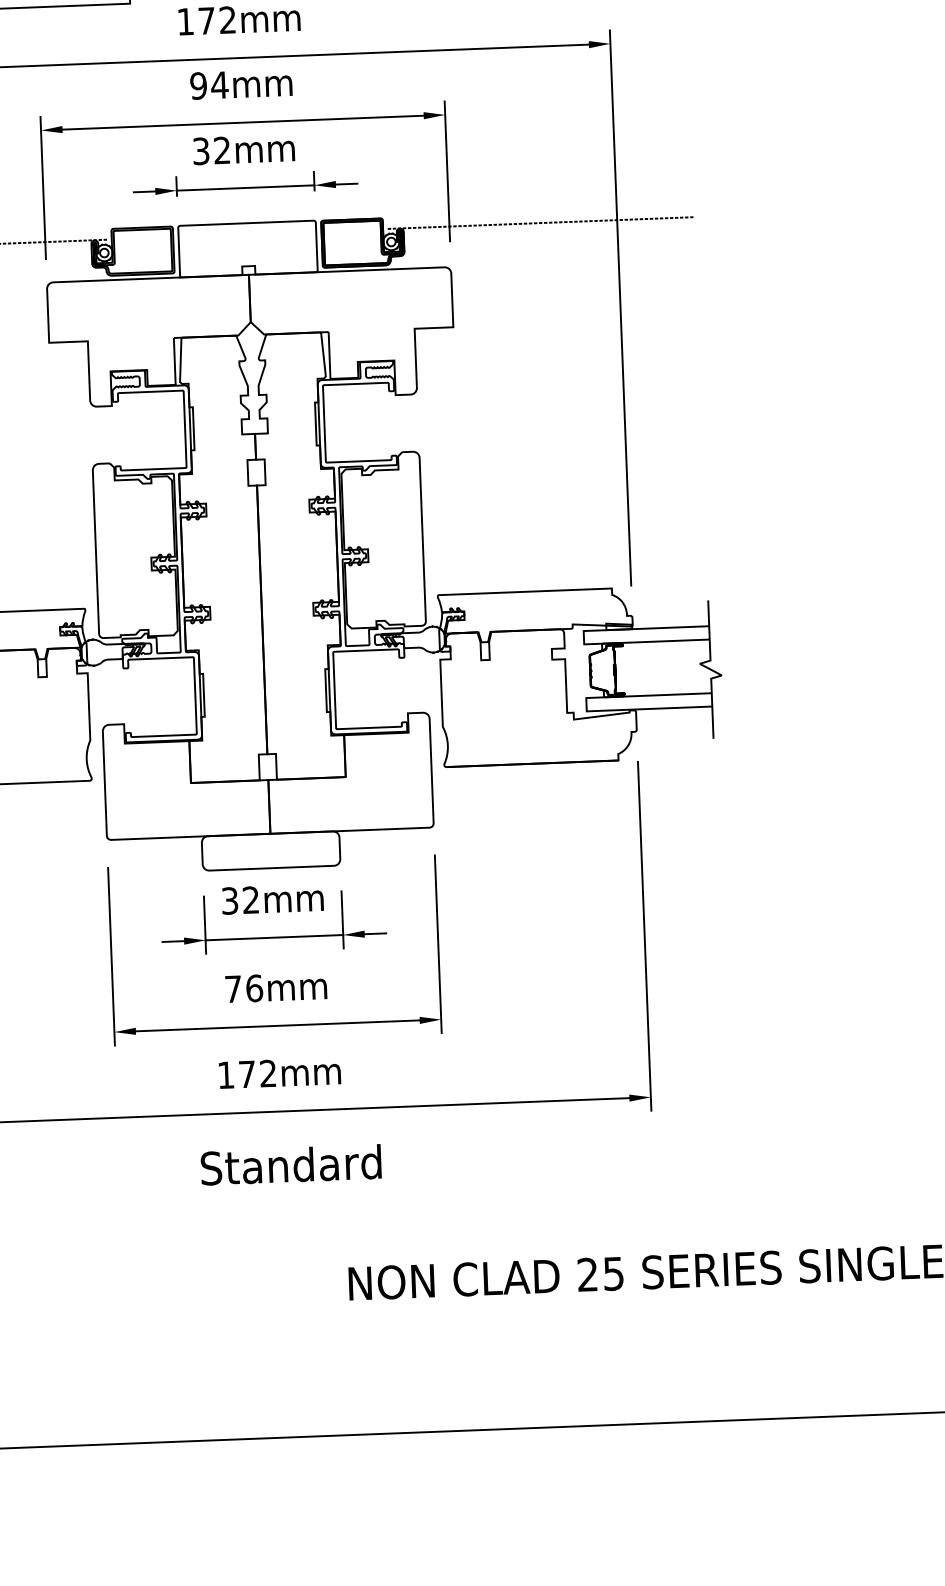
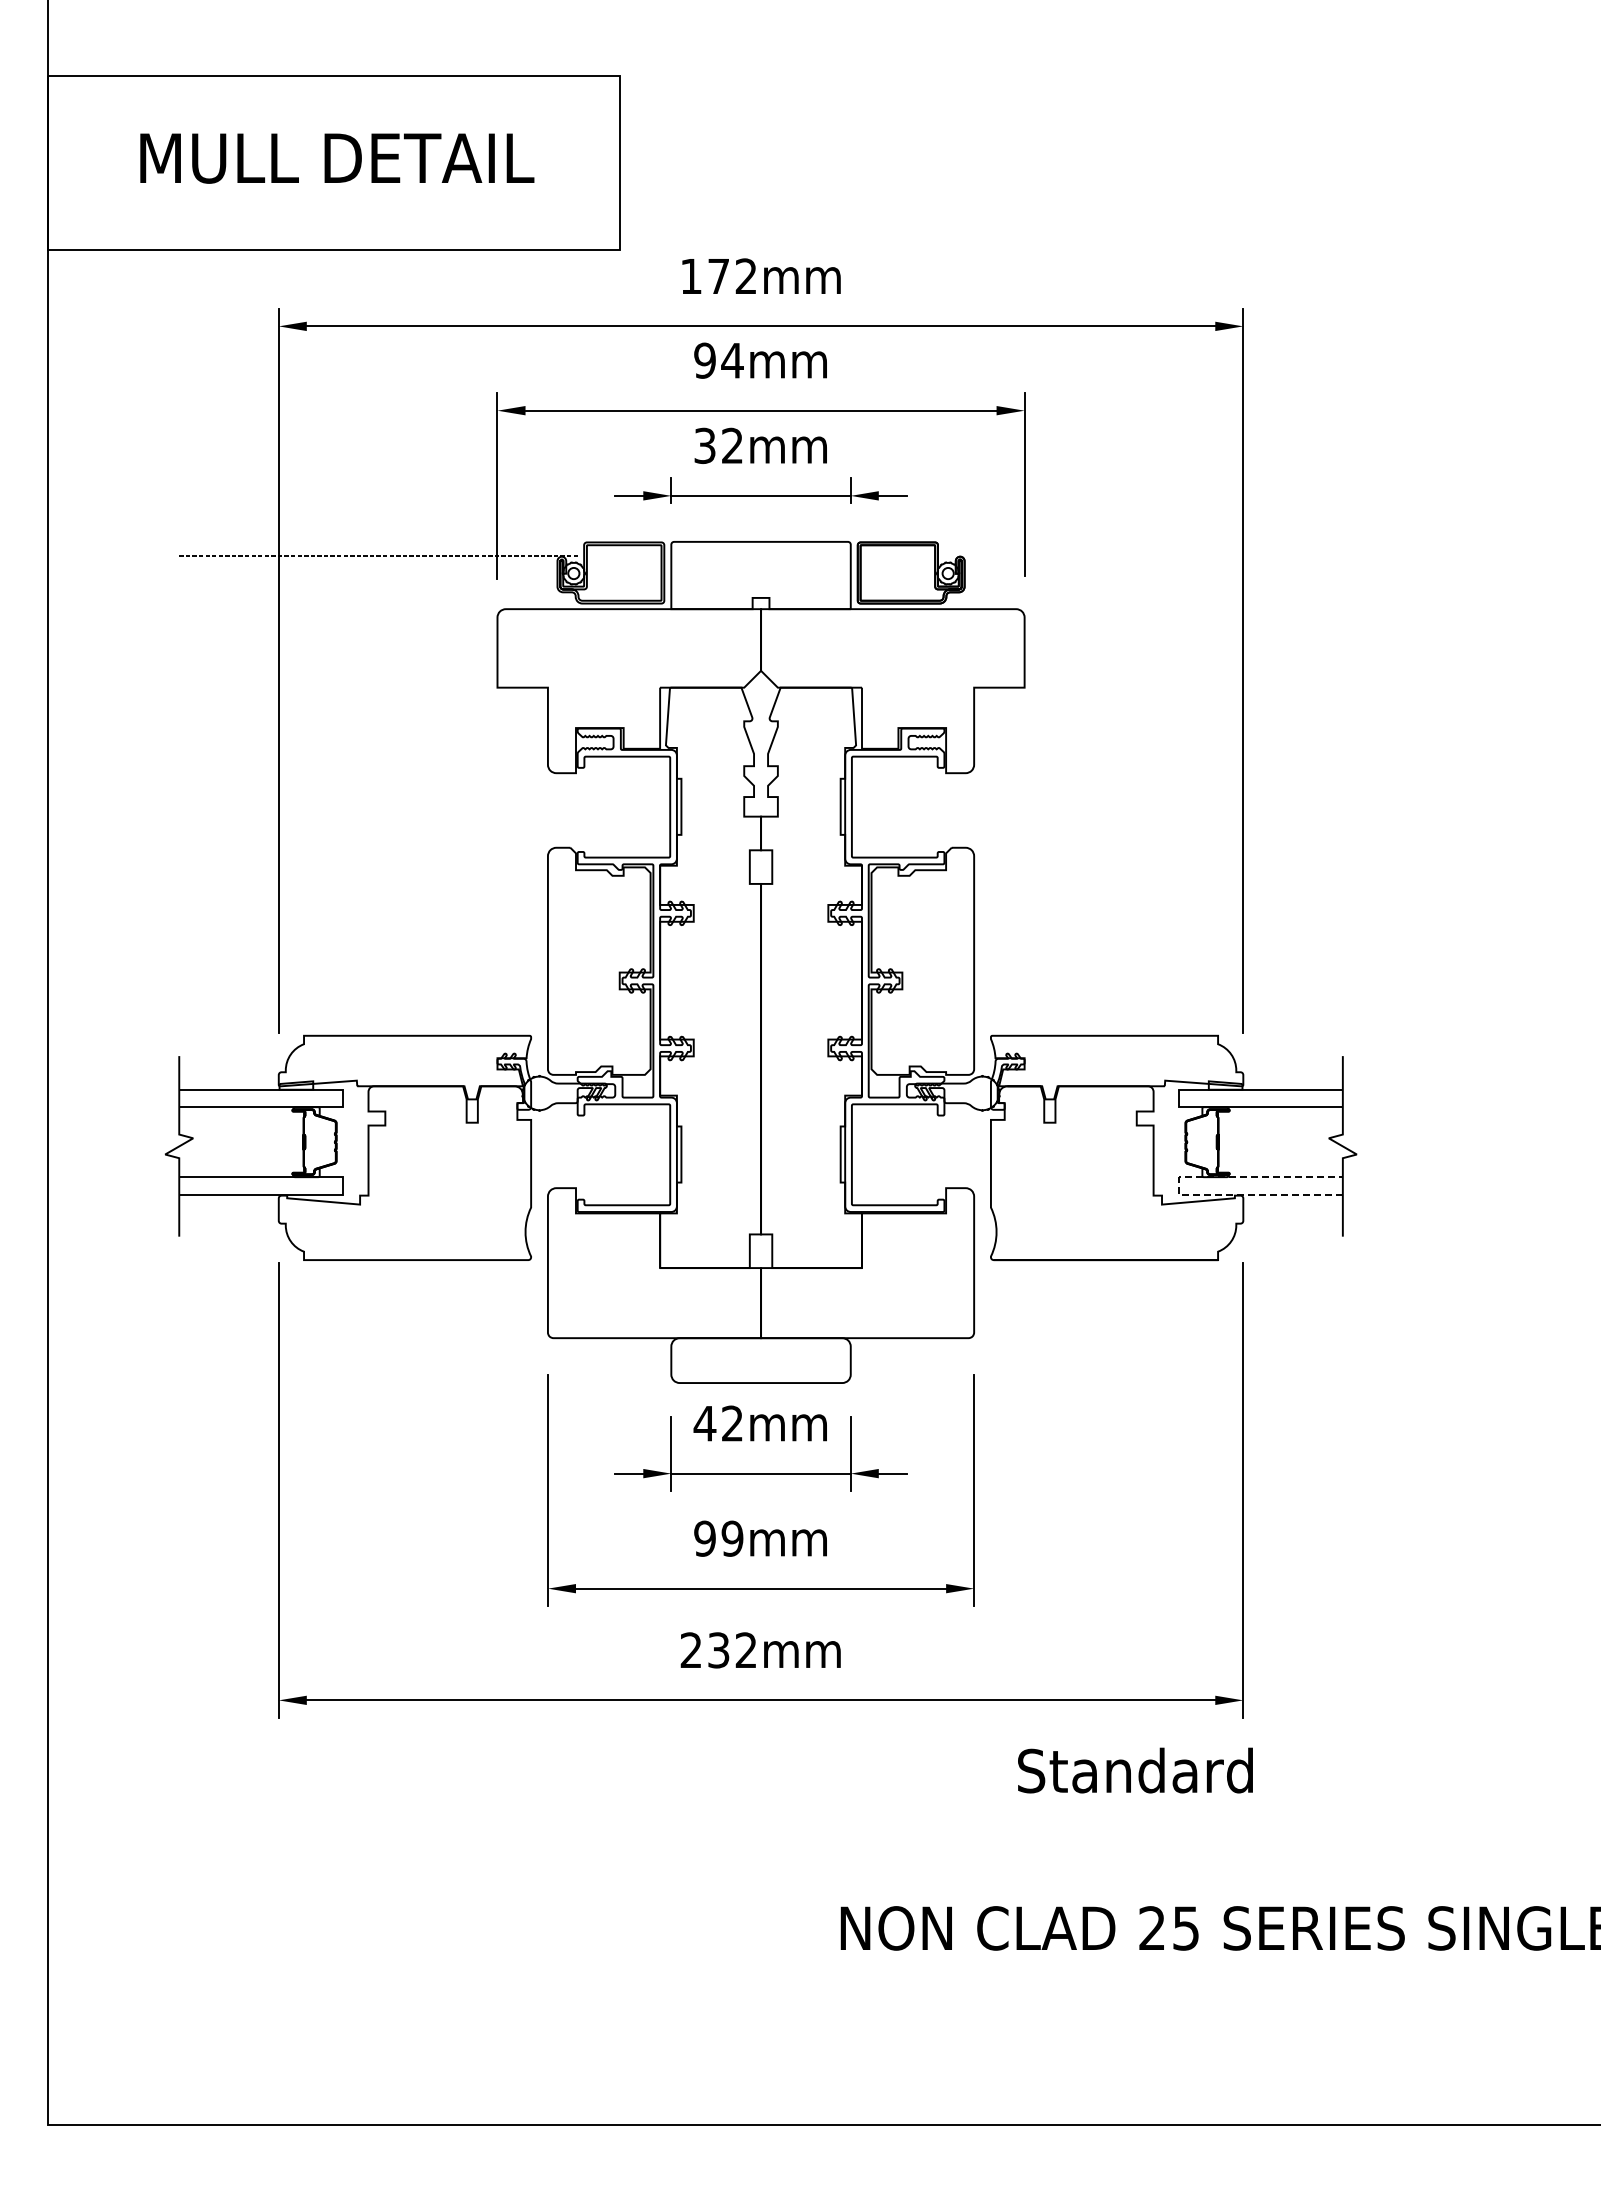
line: (540, 223) -> (1143, 556), removed
line: (586, 704) -> (1179, 1185), solid -> dashed
text: (229, 900) -> (704, 1423), 32mm -> 42mm
text: (243, 988) -> (718, 1538), 76mm -> 99mm
text: (236, 1074) -> (704, 1650), 172mm -> 232mm
text: (291, 1164) -> (1135, 1770), moved

